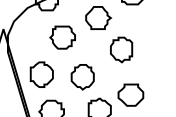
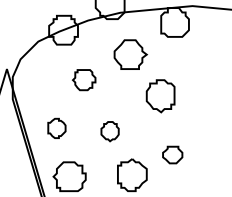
part: (63, 37) -> (84, 79), size x0.7
part: (41, 74) -> (56, 128), size x0.6
part: (82, 77) -> (109, 131), size x0.6
part: (130, 94) -> (172, 154), size x0.6

